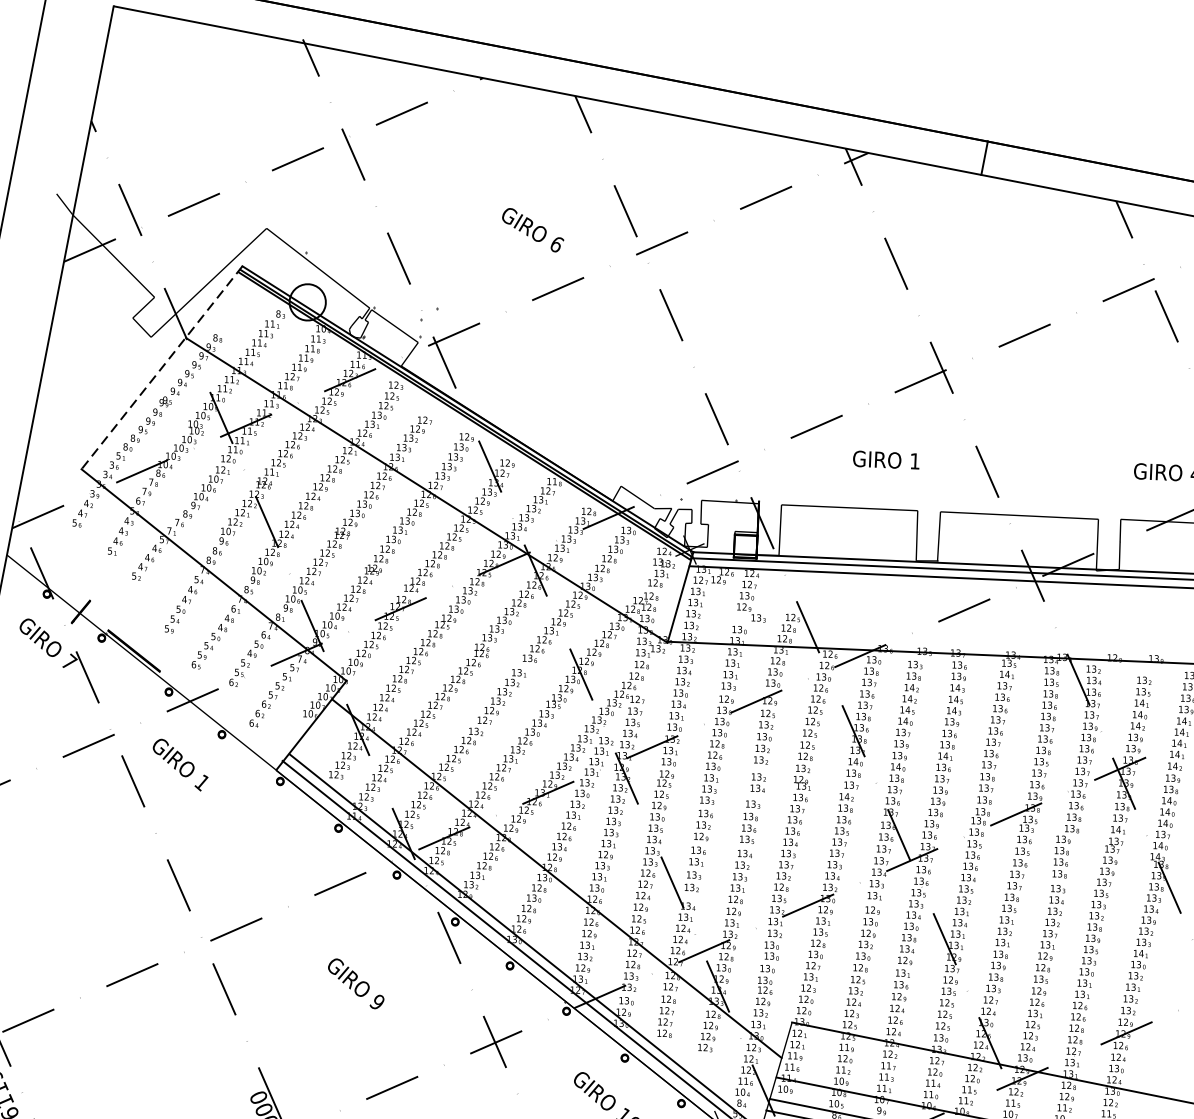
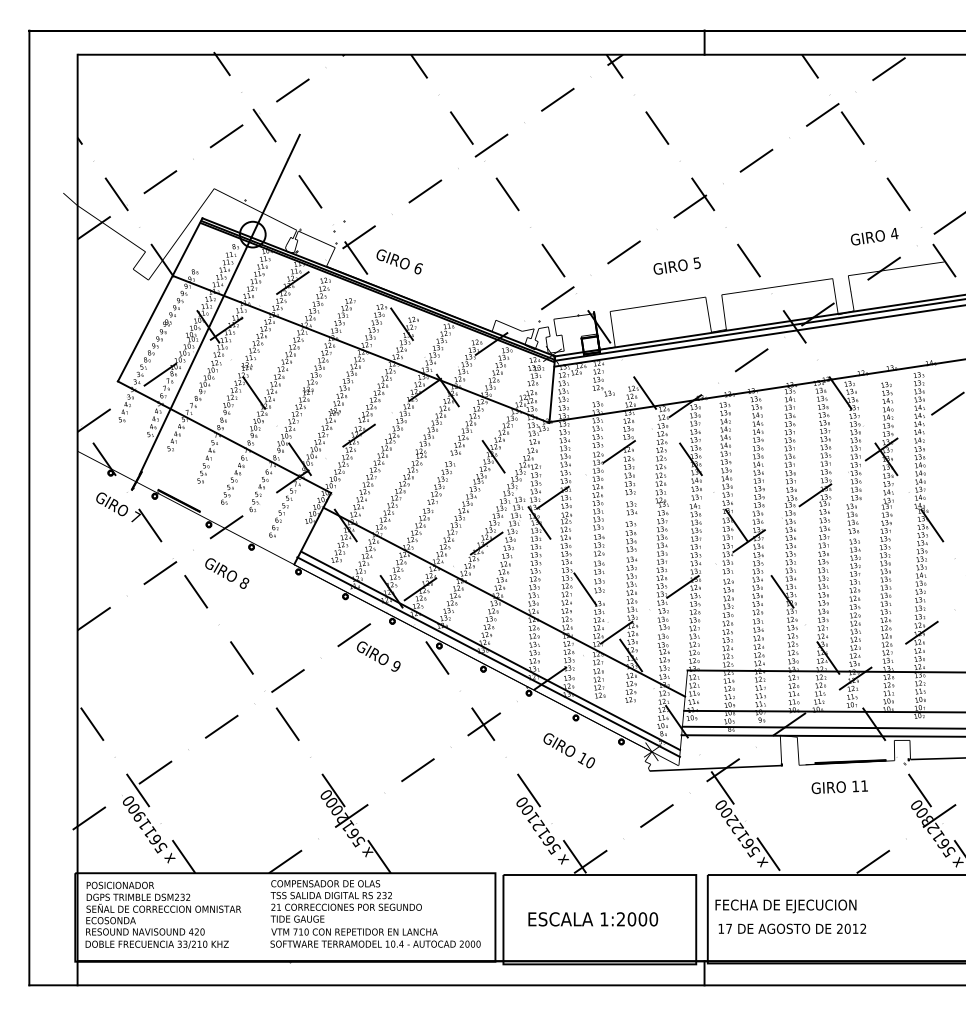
text: (532, 229) -> (399, 261), moved
line: (162, 367) -> (160, 299), dashed -> solid
line: (242, 390) -> (219, 304), added
text: (915, 461) -> (697, 263), 1 -> 5
text: (202, 782) -> (244, 583), 1 -> 8
text: (355, 983) -> (378, 656), moved

